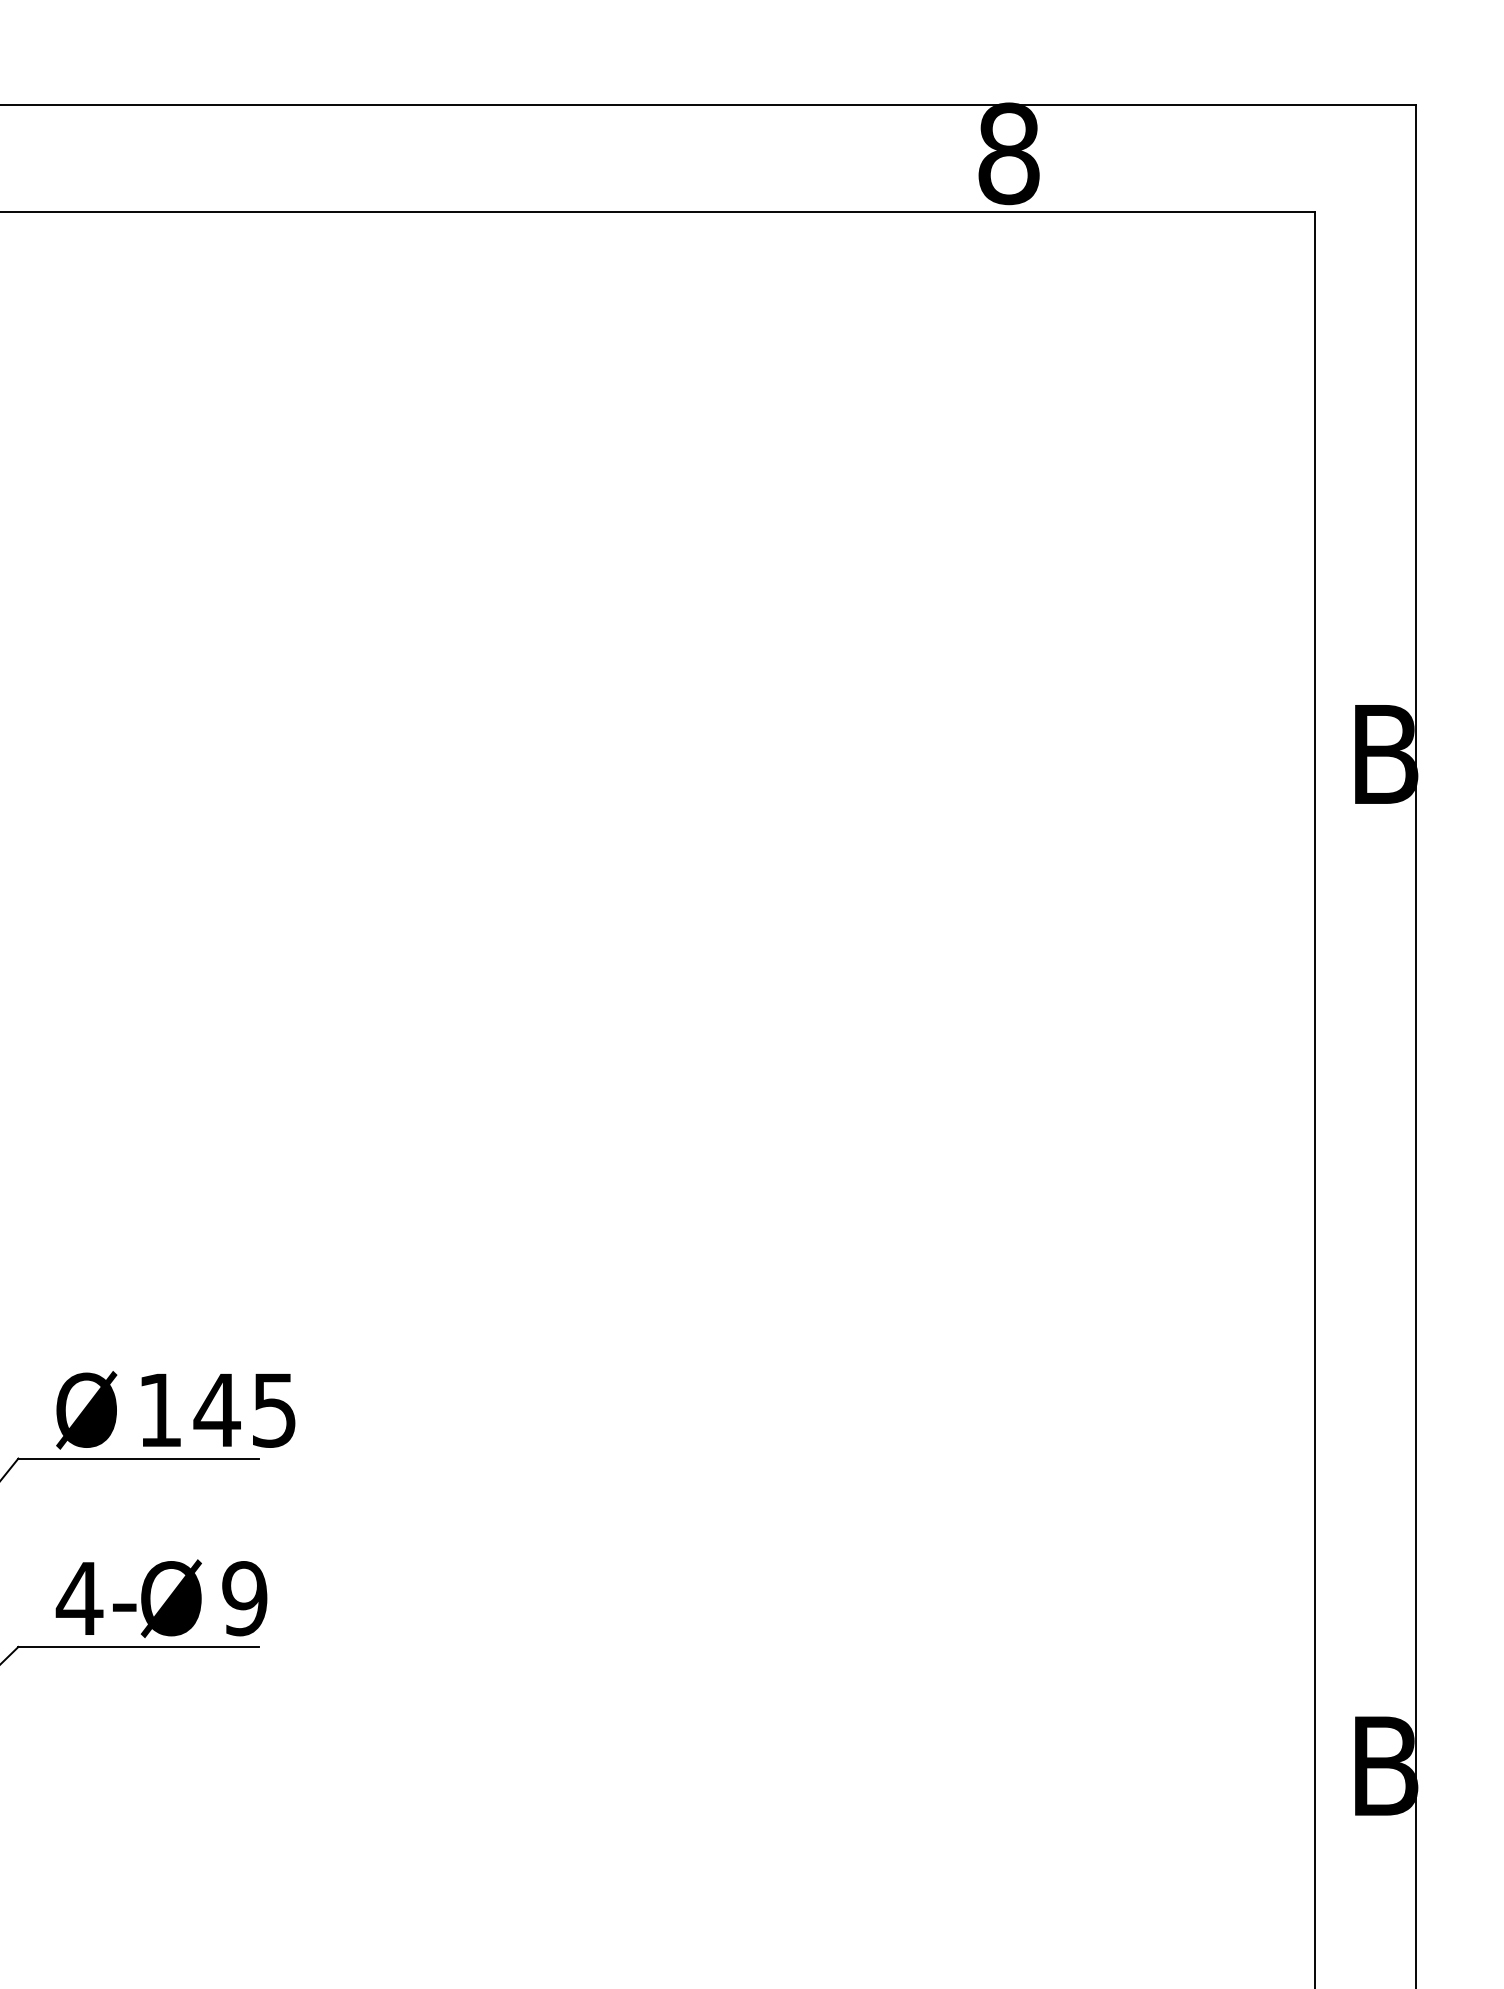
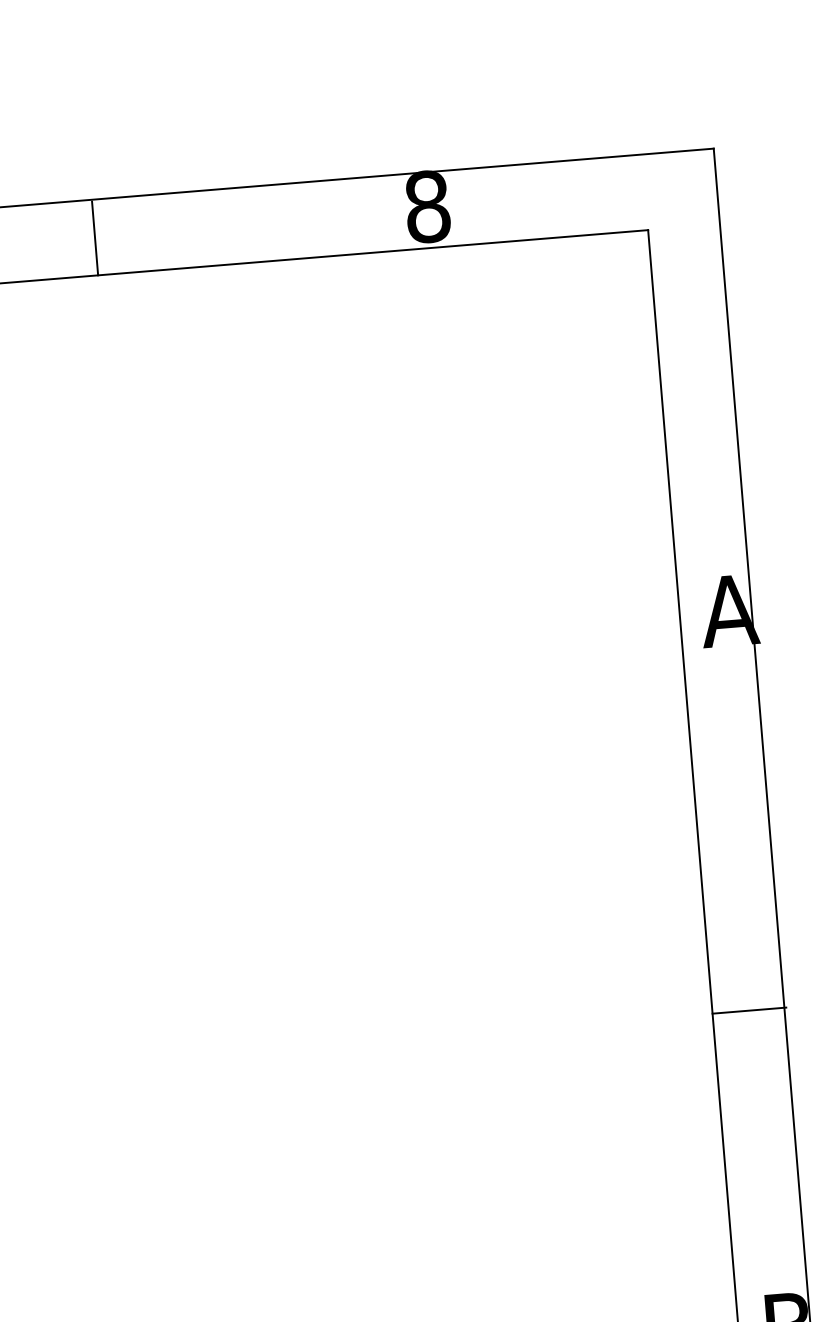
line: (539, 159) -> (95, 238), added
text: (1384, 754) -> (729, 611), B -> A
line: (1367, 1316) -> (749, 1010), added

